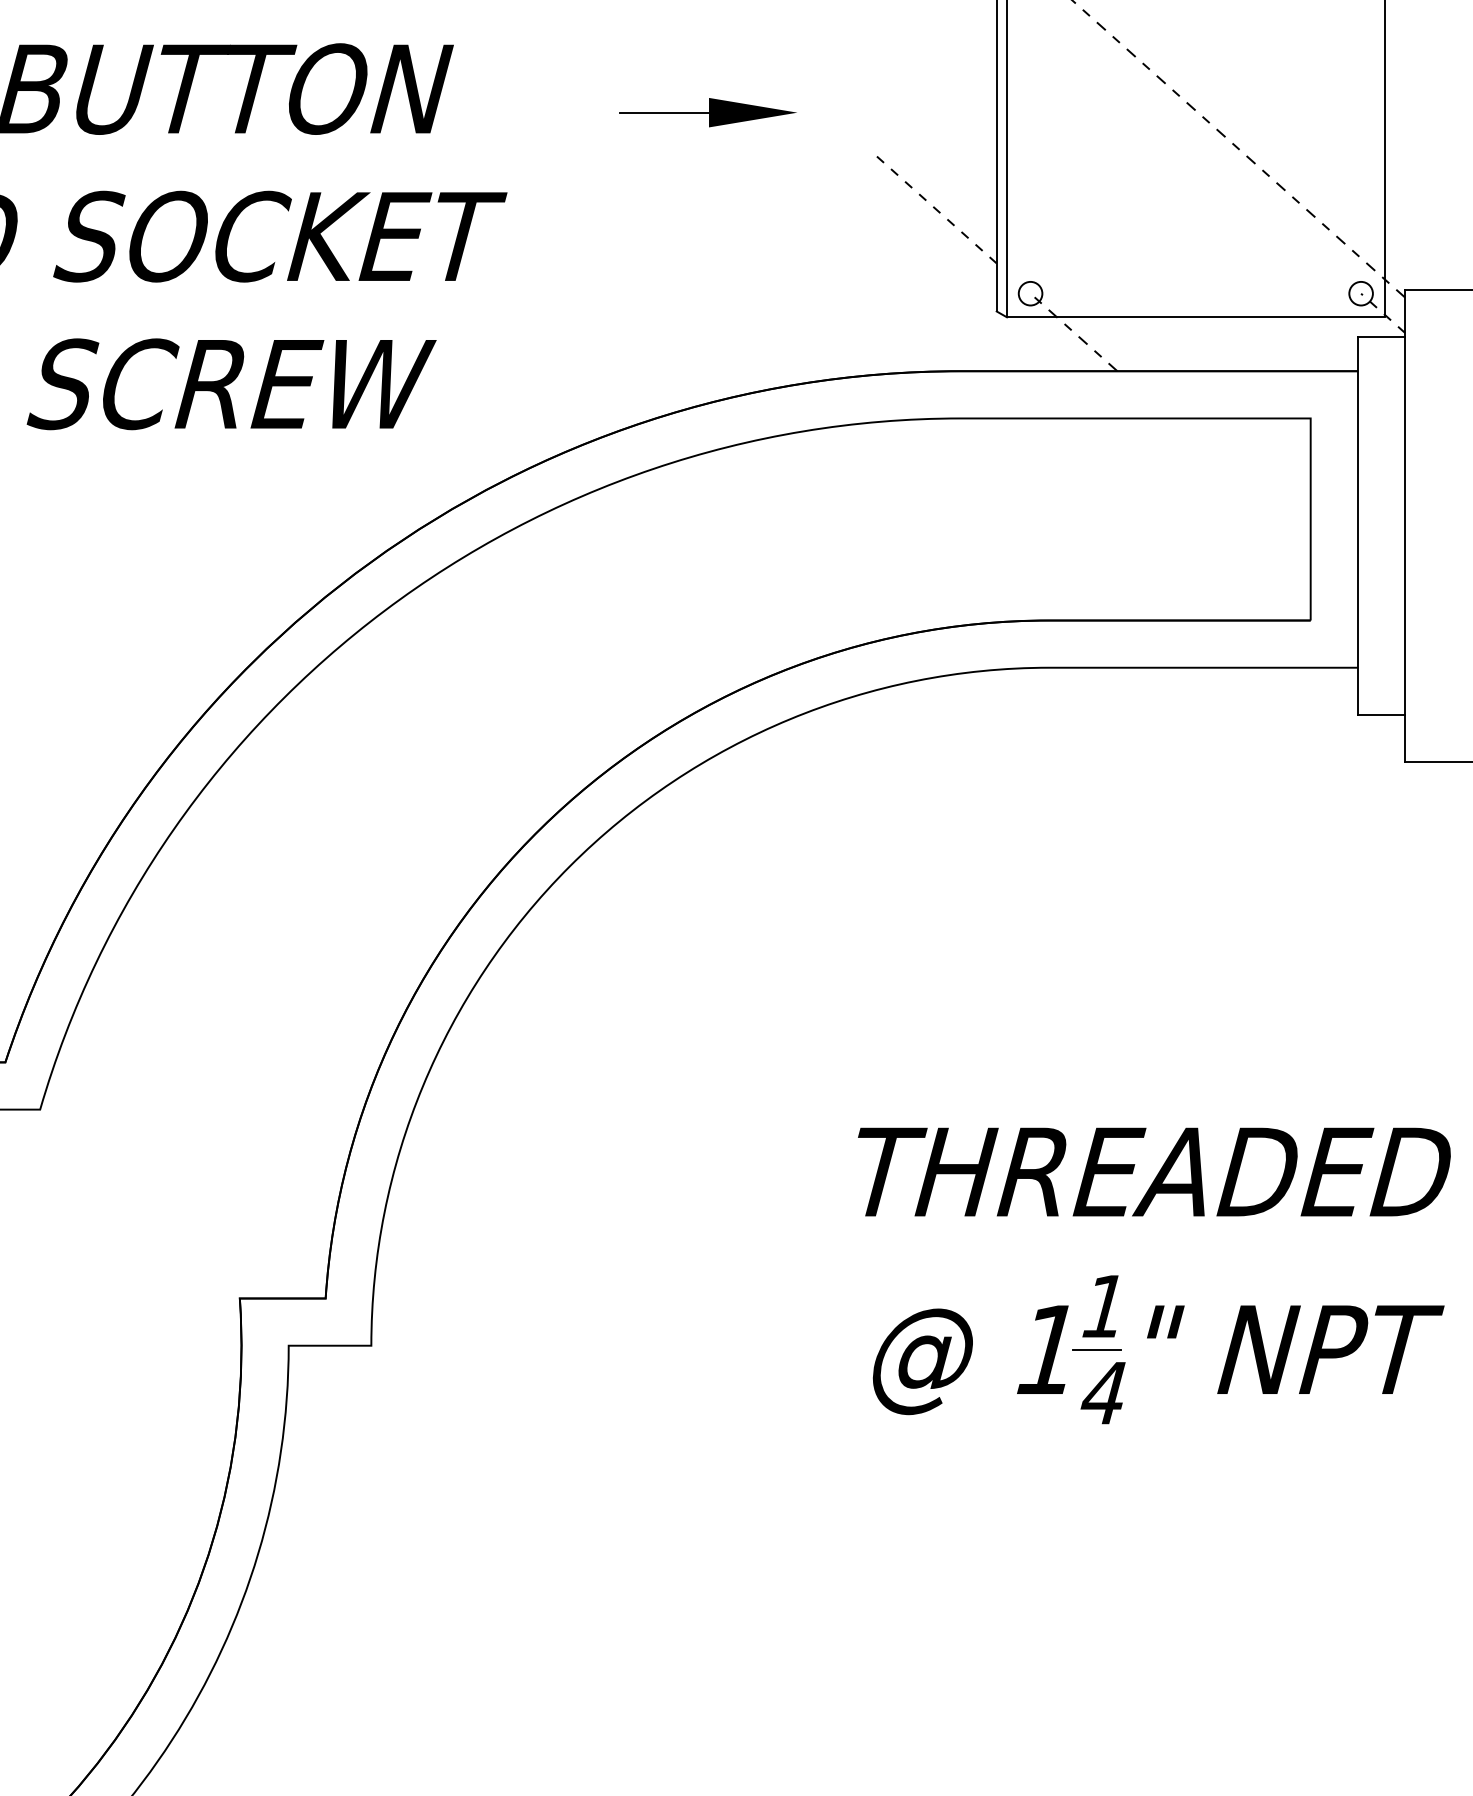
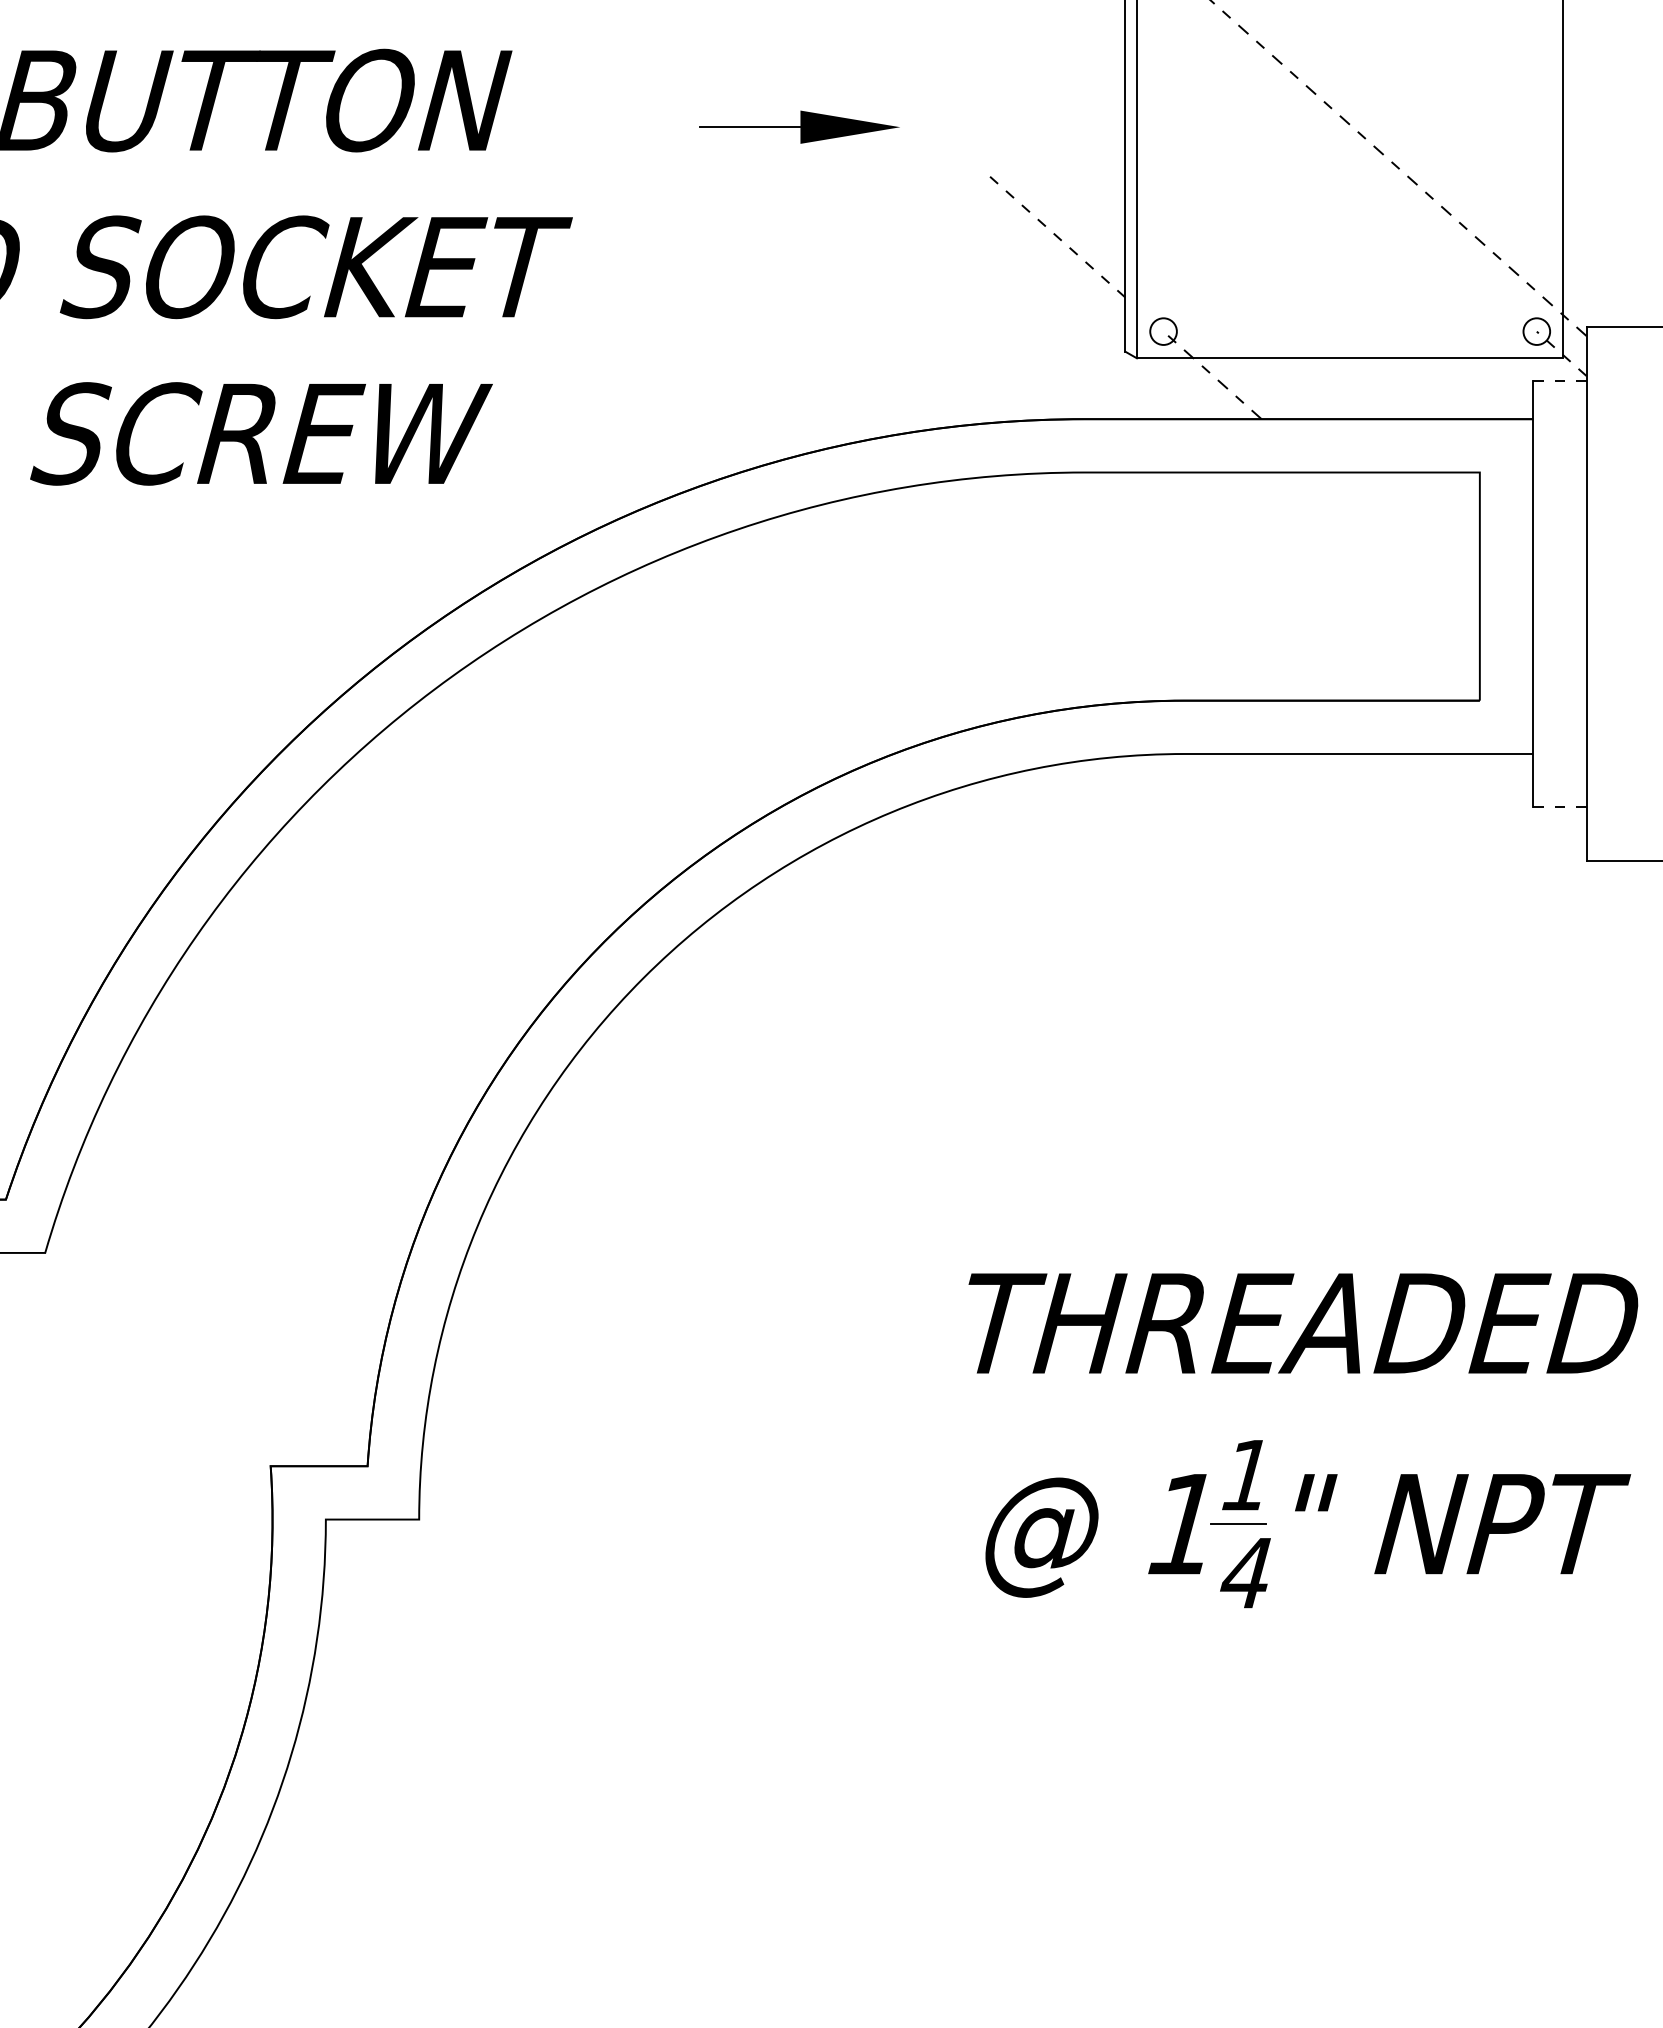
line: (1381, 336) -> (1559, 380), solid -> dashed
line: (1381, 715) -> (1559, 807), solid -> dashed

